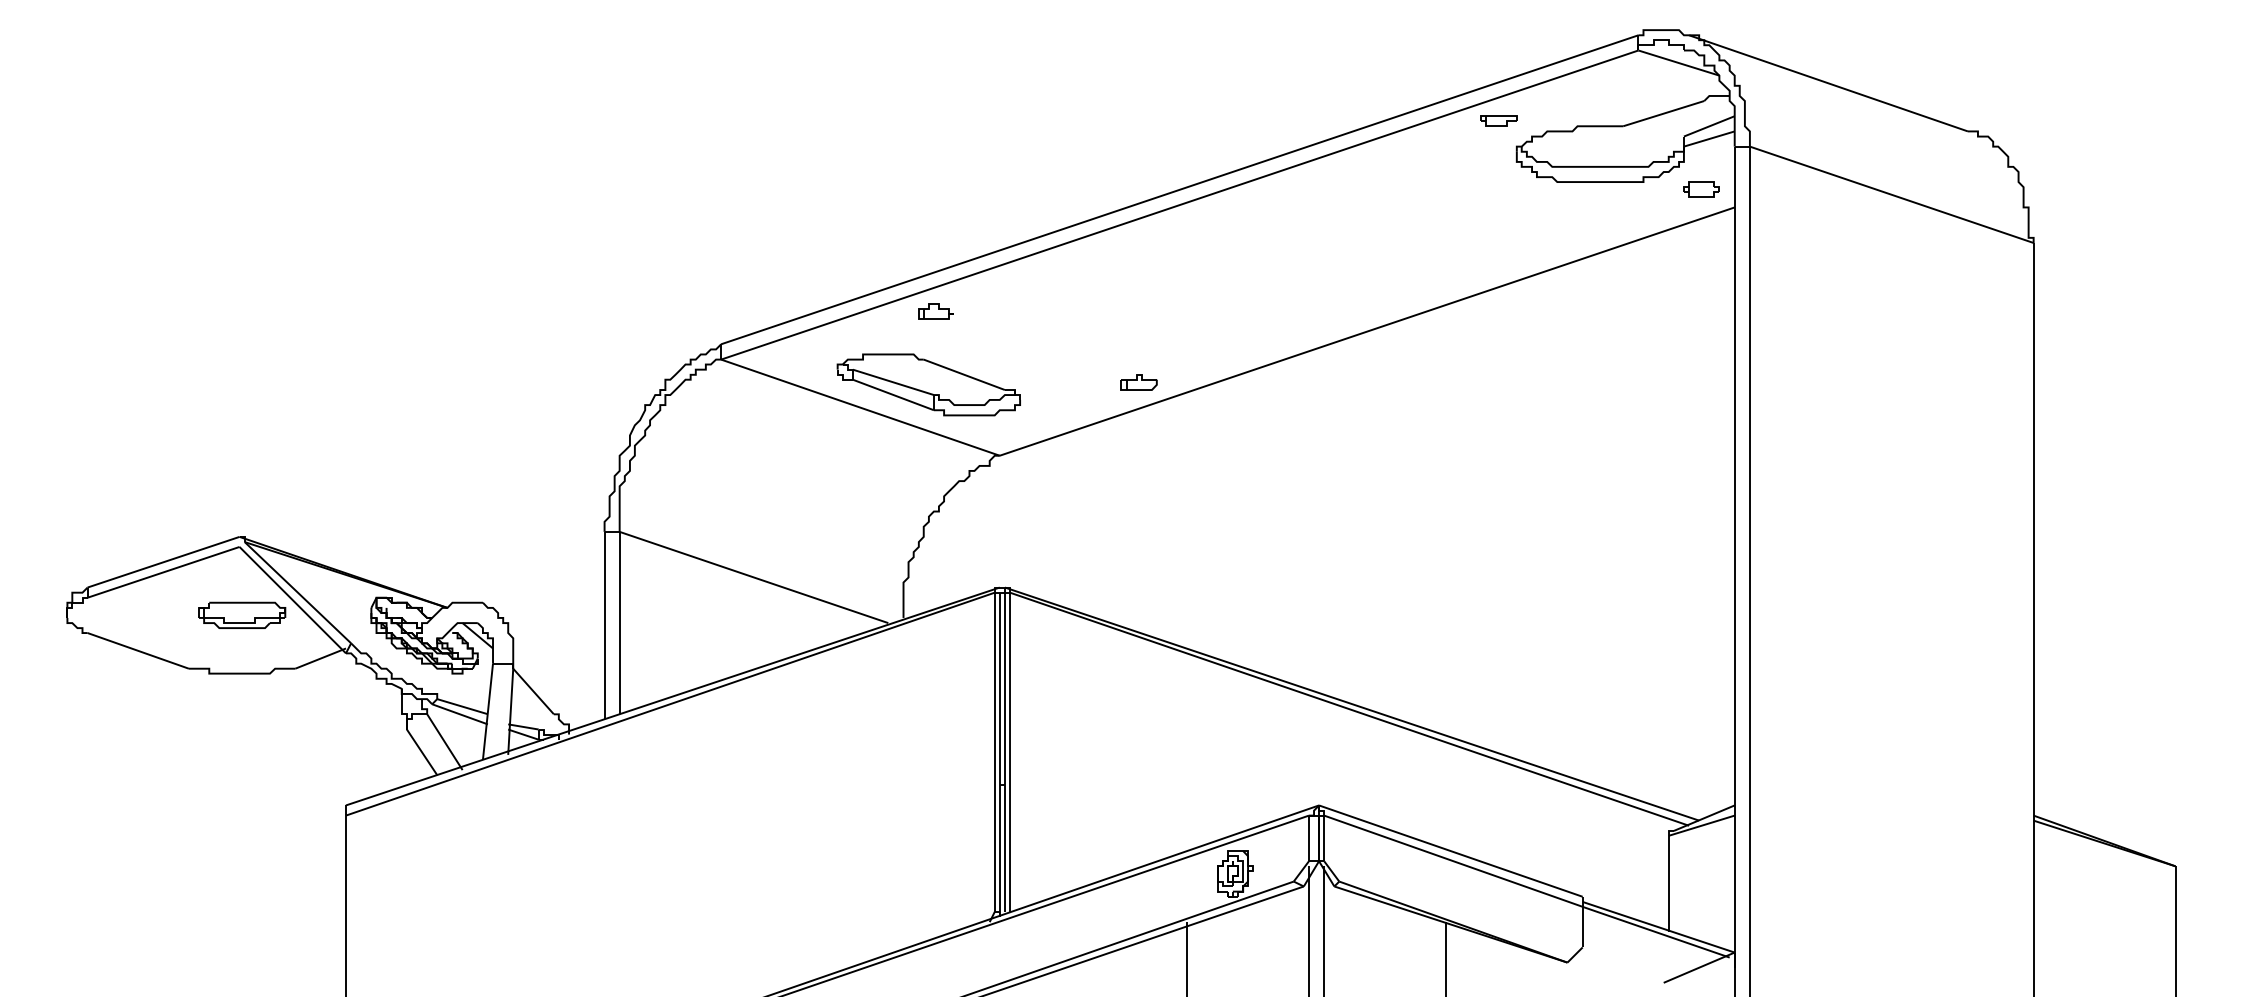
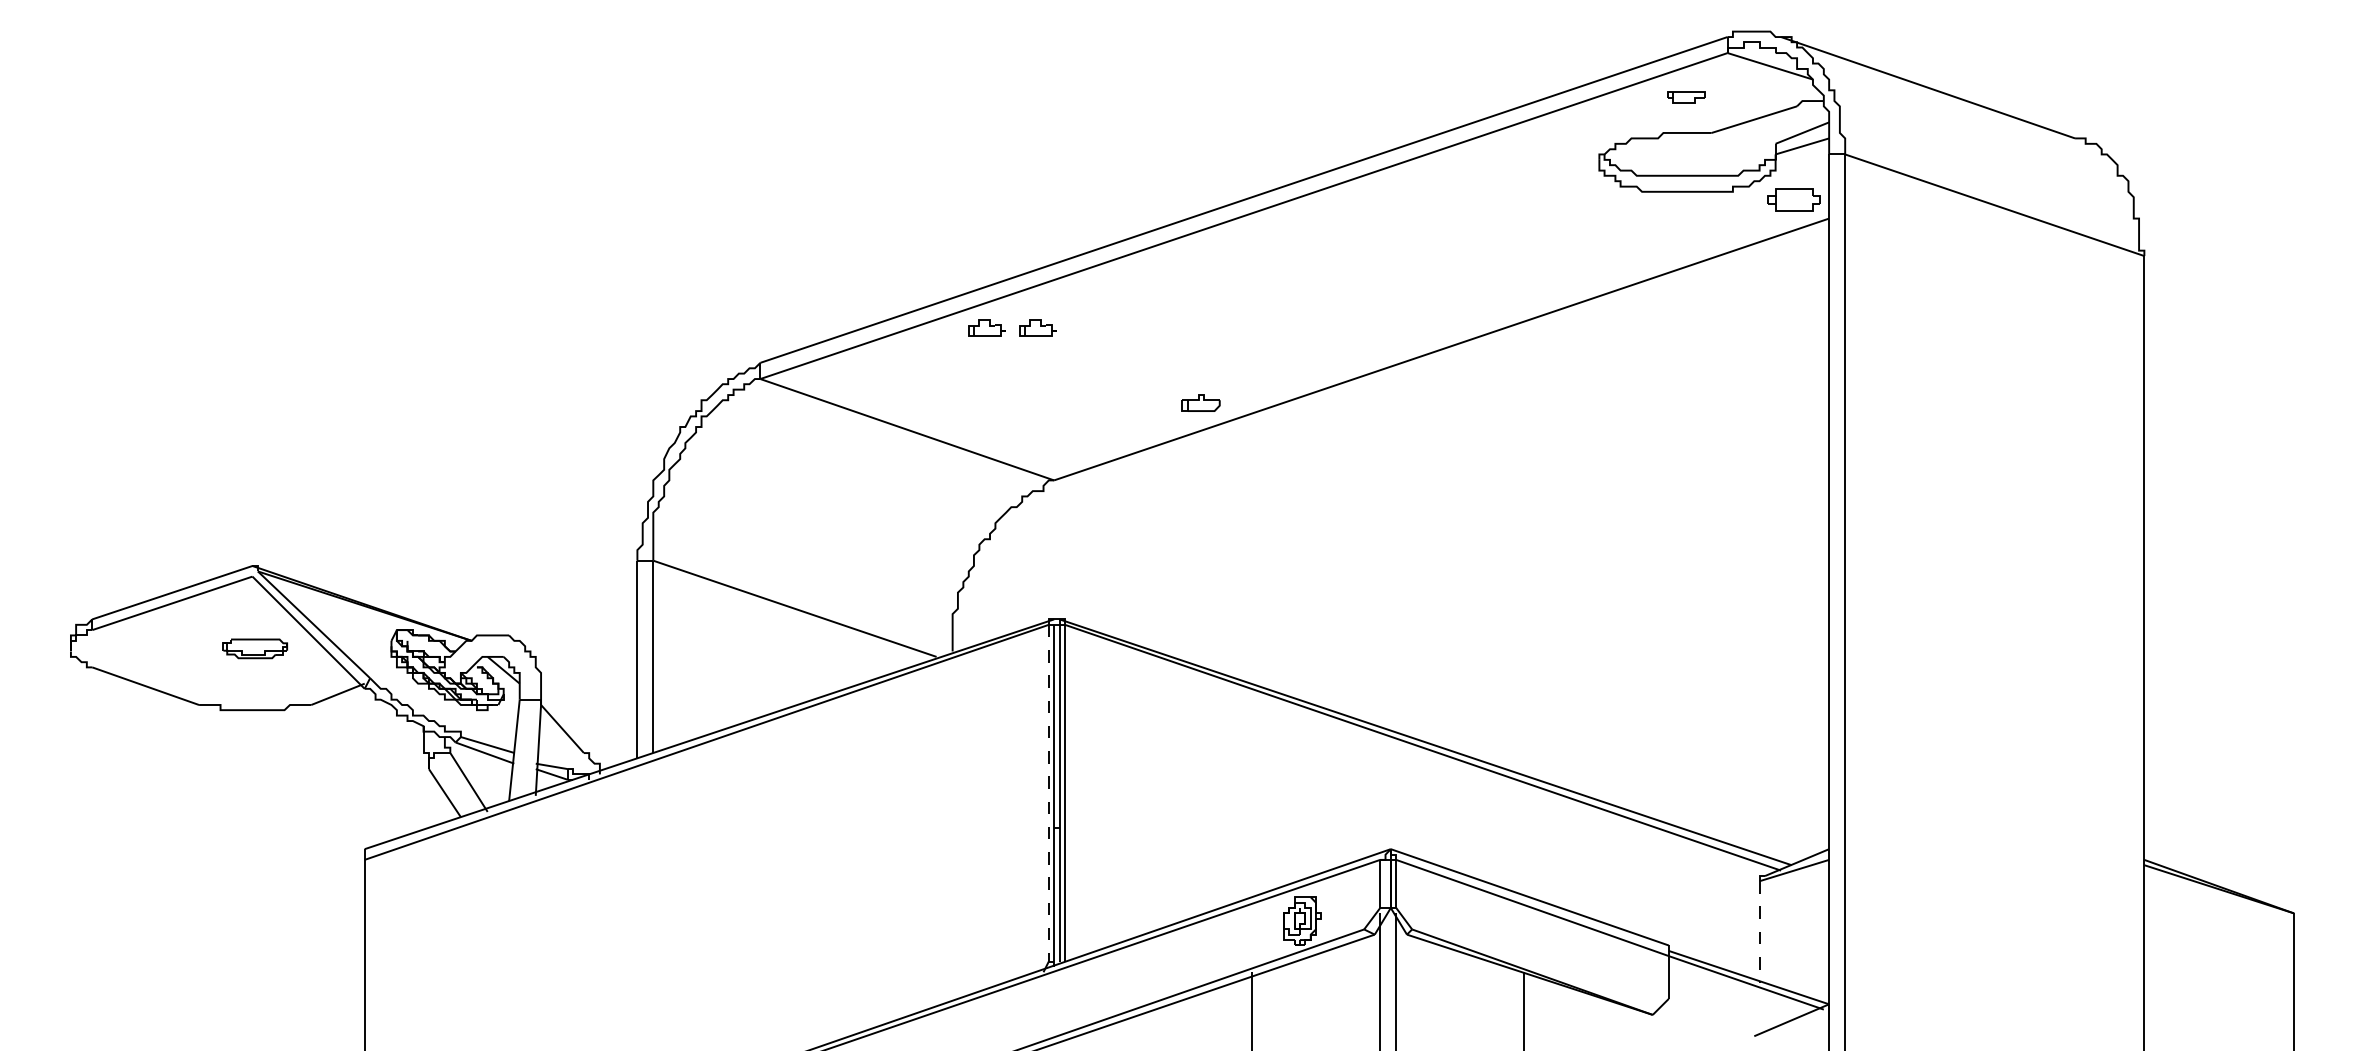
part: (1498, 121) -> (1686, 97), moved
part: (1701, 189) -> (1794, 199), size x1.4
part: (983, 310) -> (1037, 327), added
part: (928, 384) -> (979, 405), removed
part: (242, 615) -> (255, 648), size x0.7
line: (994, 752) -> (1048, 793), solid -> dashed
line: (1668, 884) -> (1759, 932), solid -> dashed

